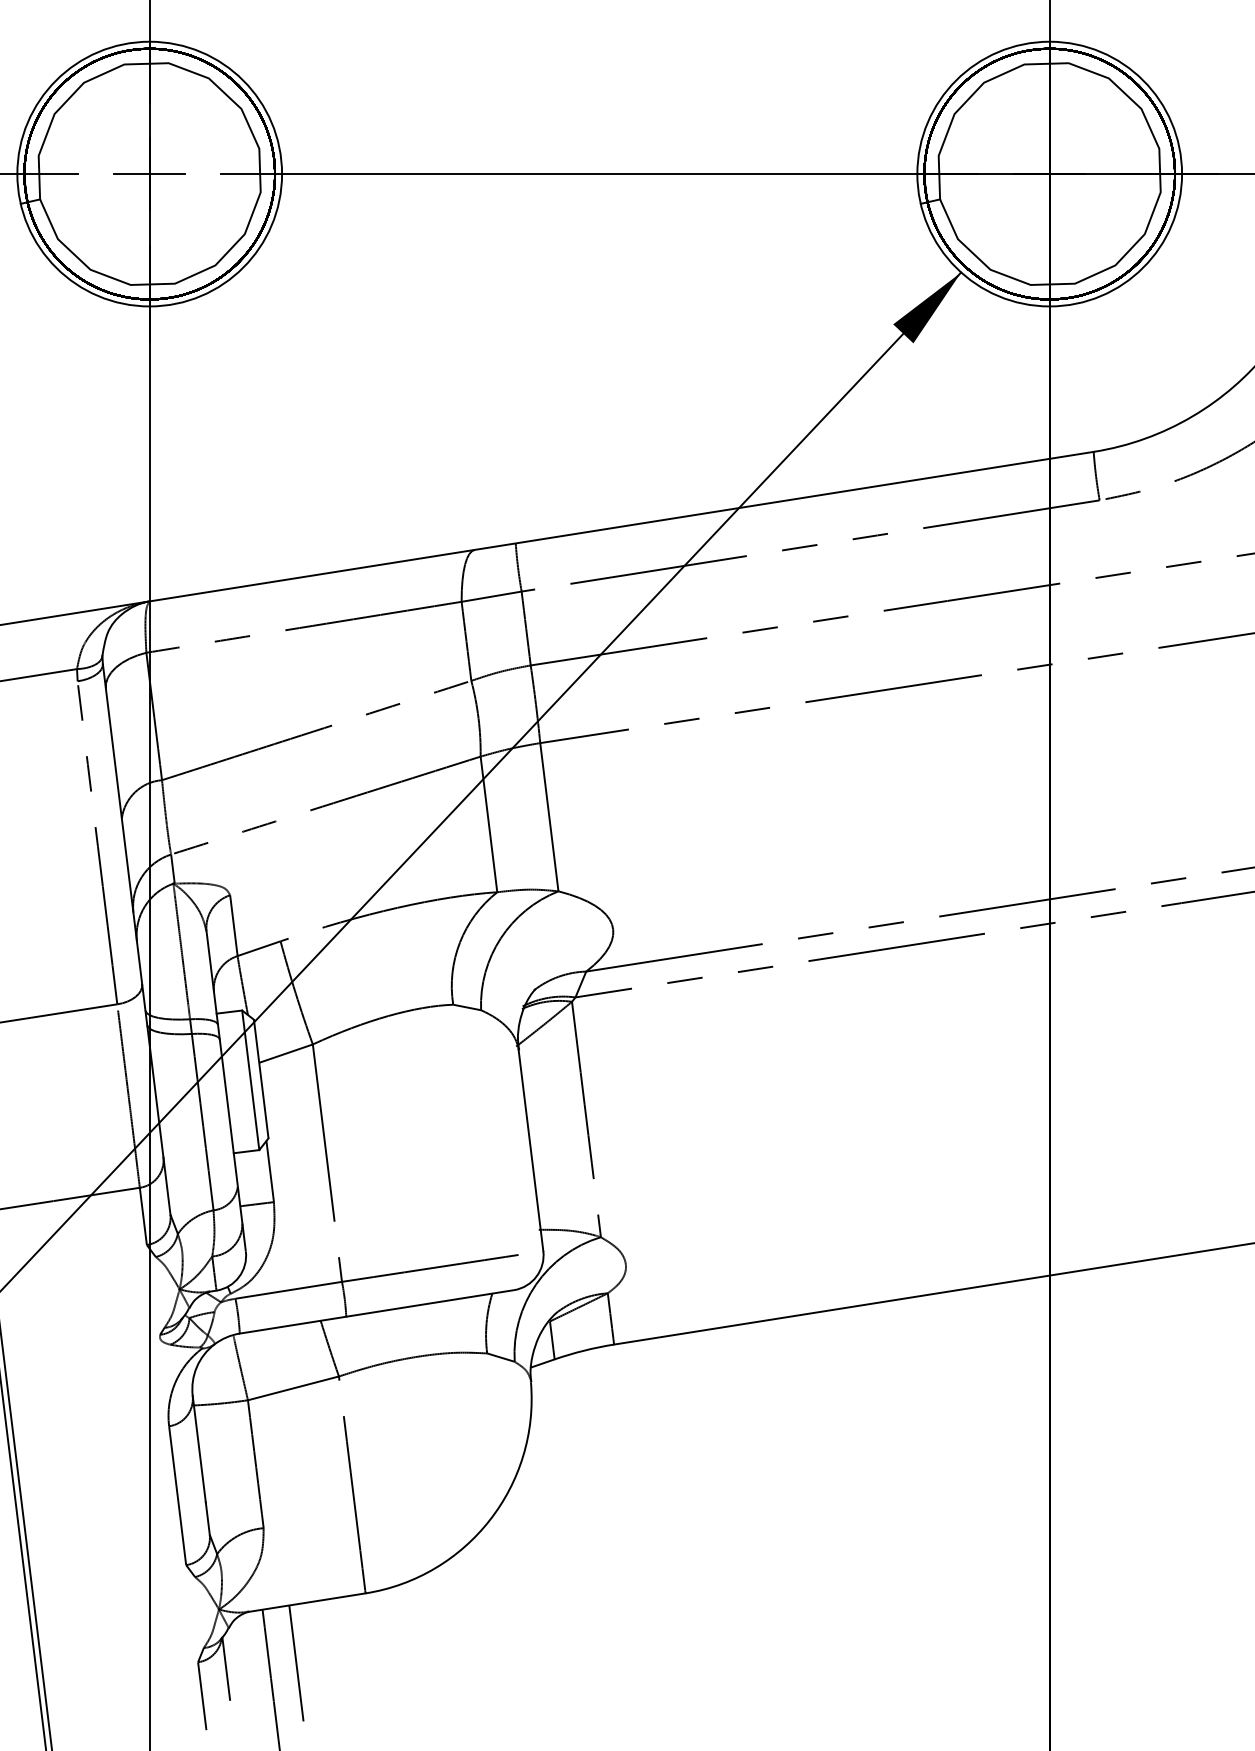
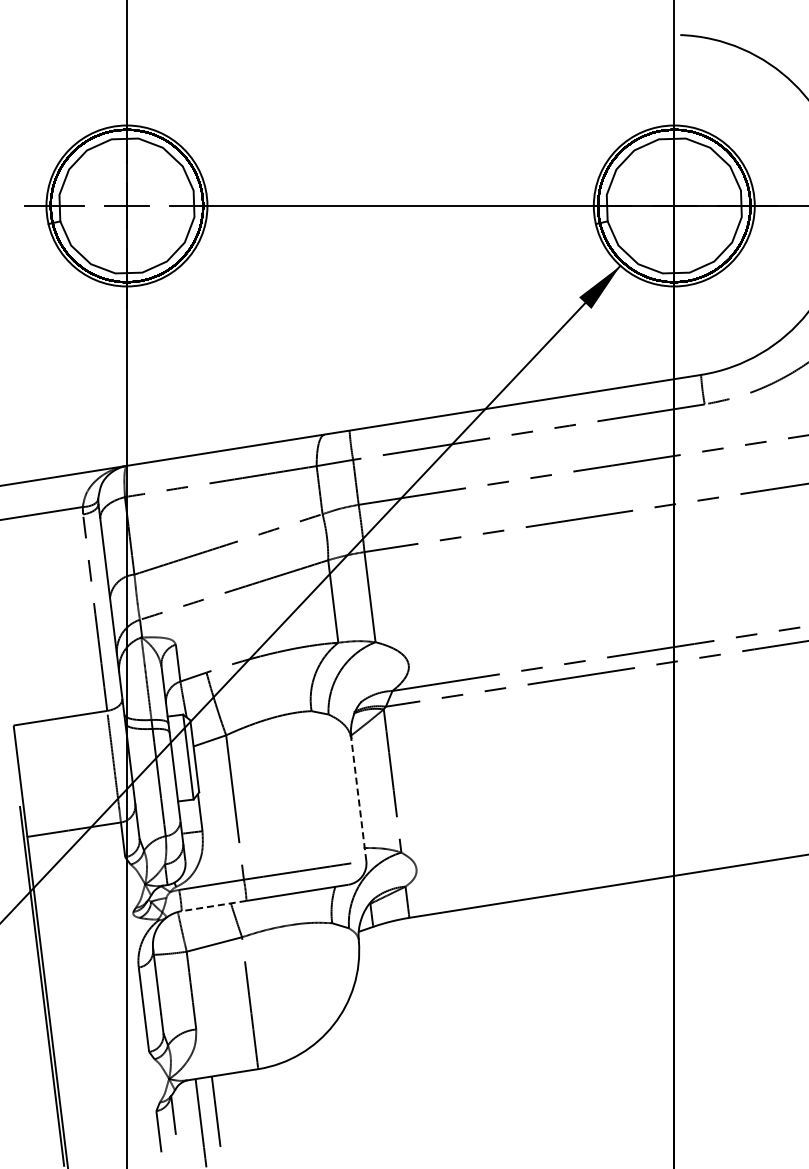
line: (530, 1149) -> (358, 799), solid -> dashed
line: (293, 1325) -> (214, 906), solid -> dashed

